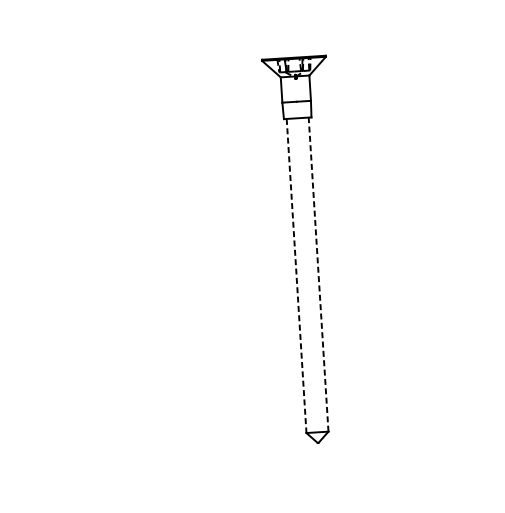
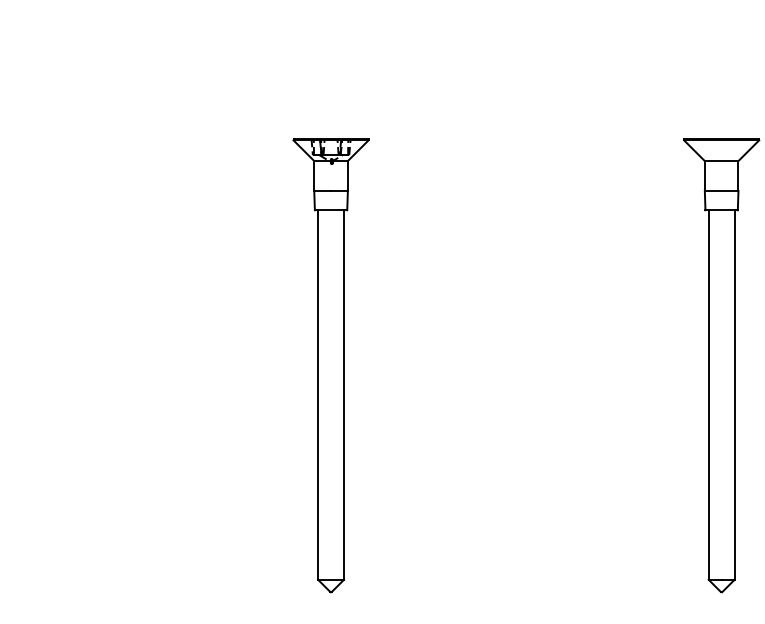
line: (319, 274) -> (344, 395), dashed -> solid
line: (296, 276) -> (318, 395), dashed -> solid

